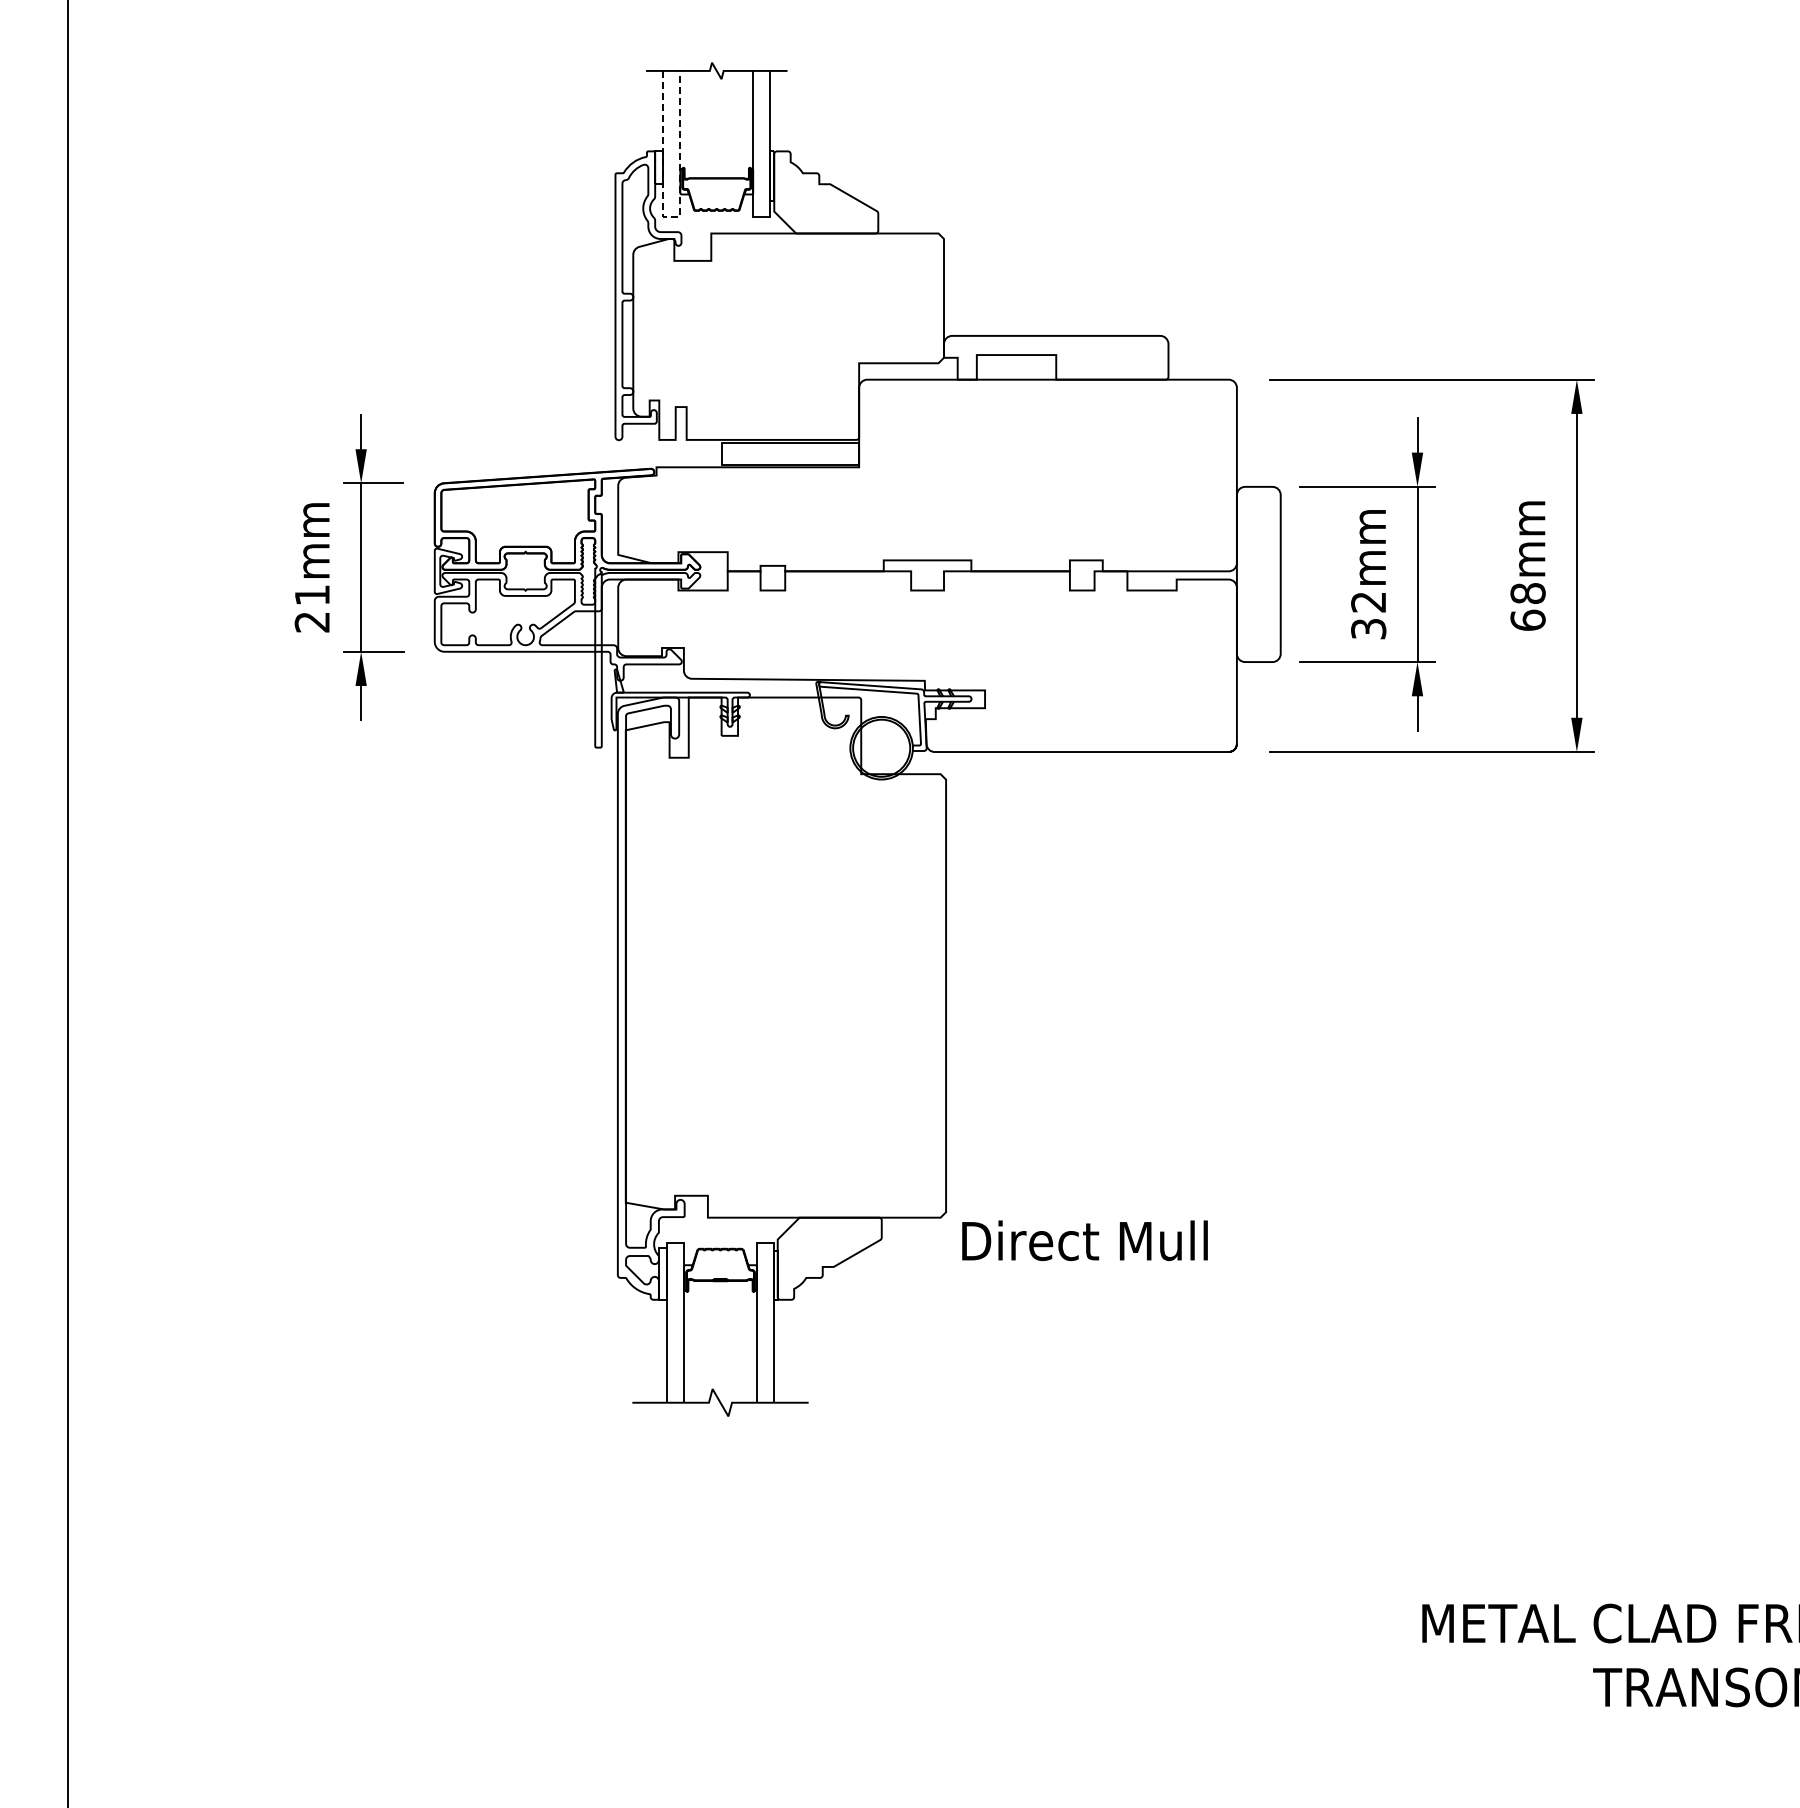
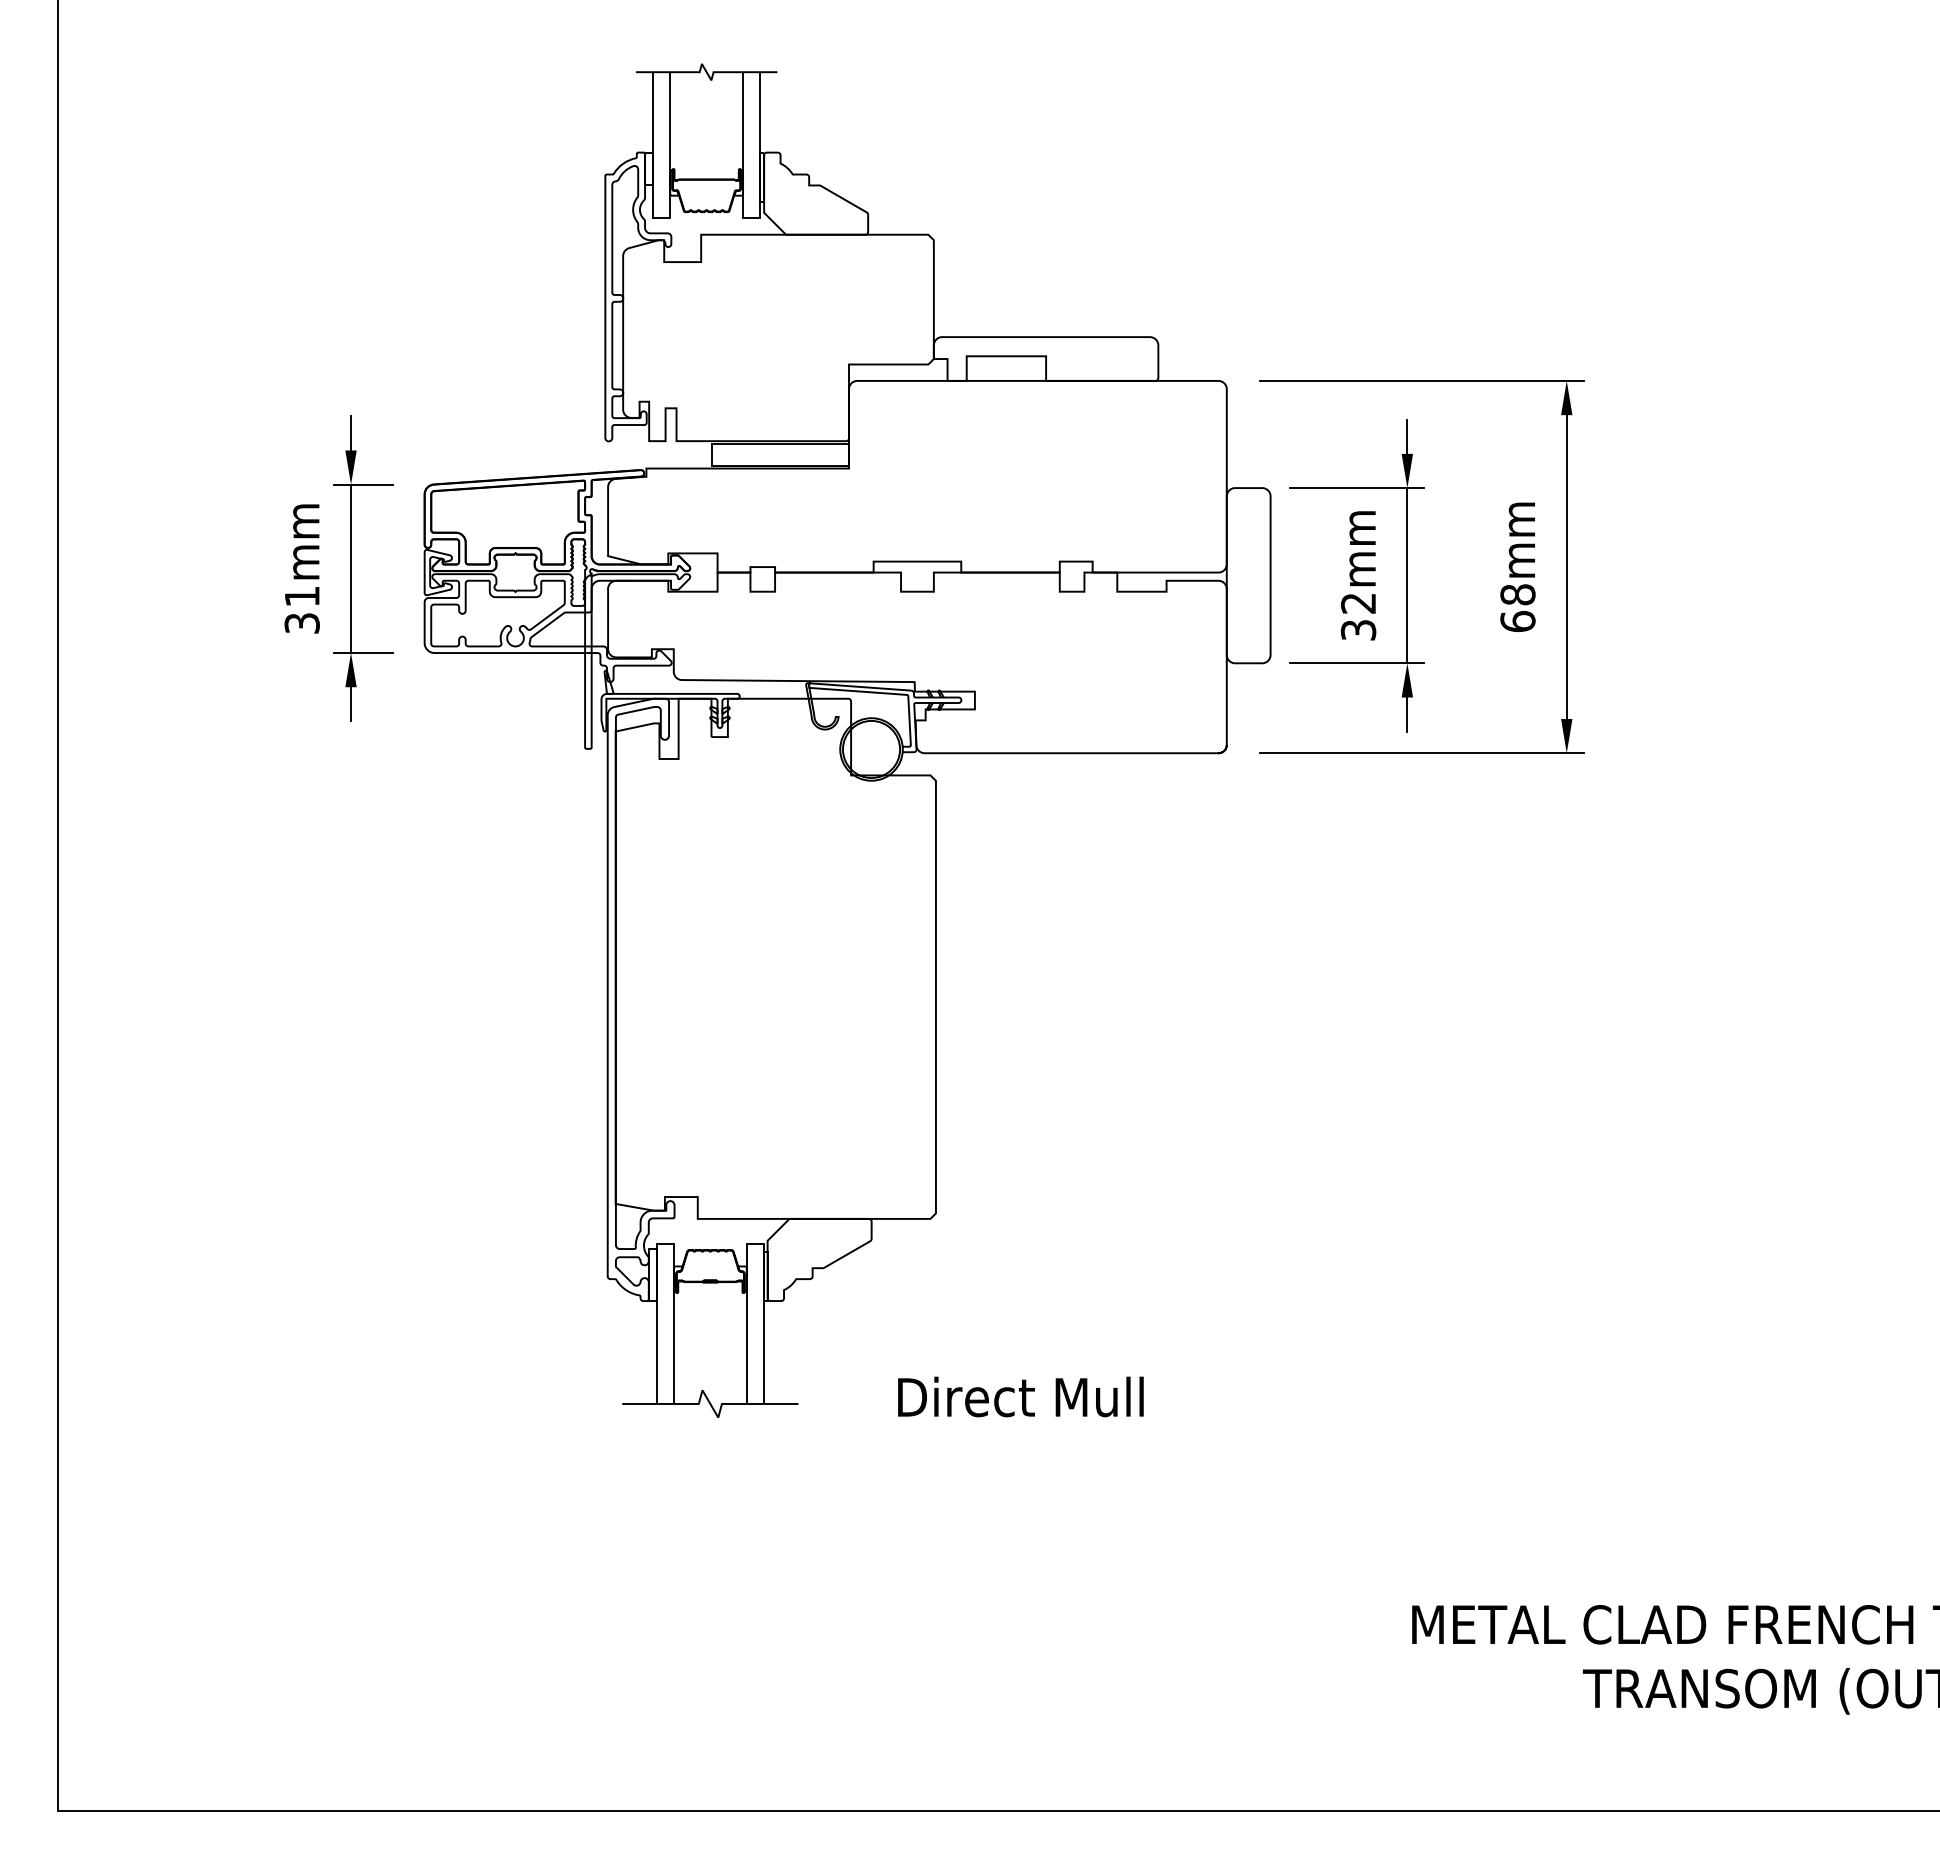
line: (672, 217) -> (662, 218), dashed -> solid
text: (311, 622) -> (301, 623), 21mm -> 31mm
text: (1084, 1240) -> (1020, 1396), moved

